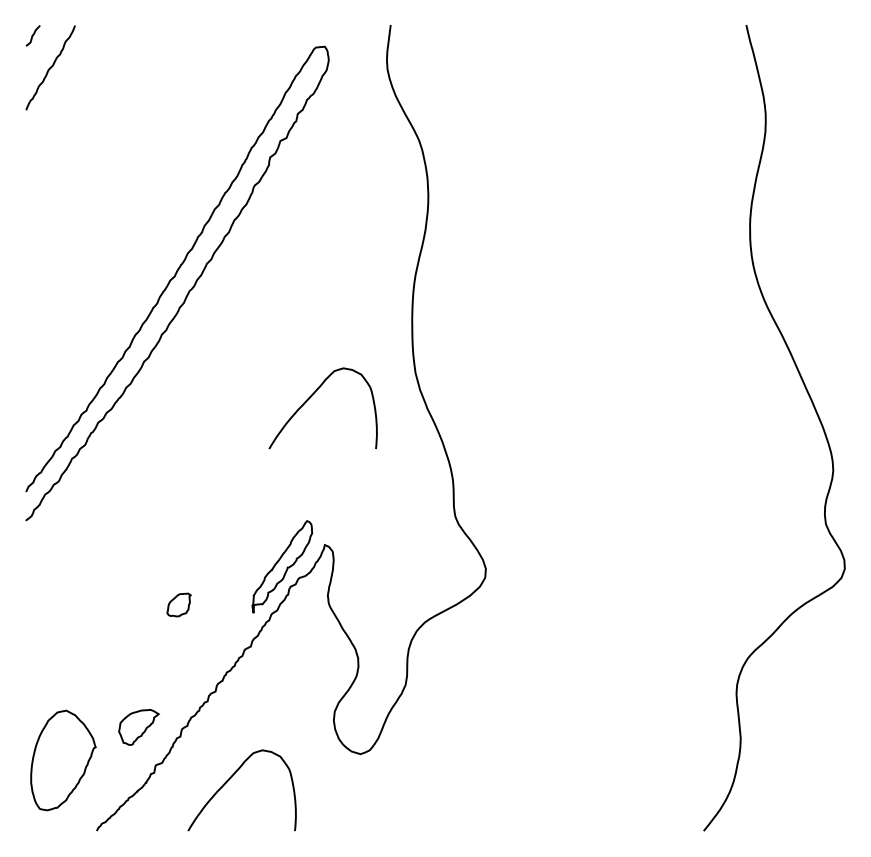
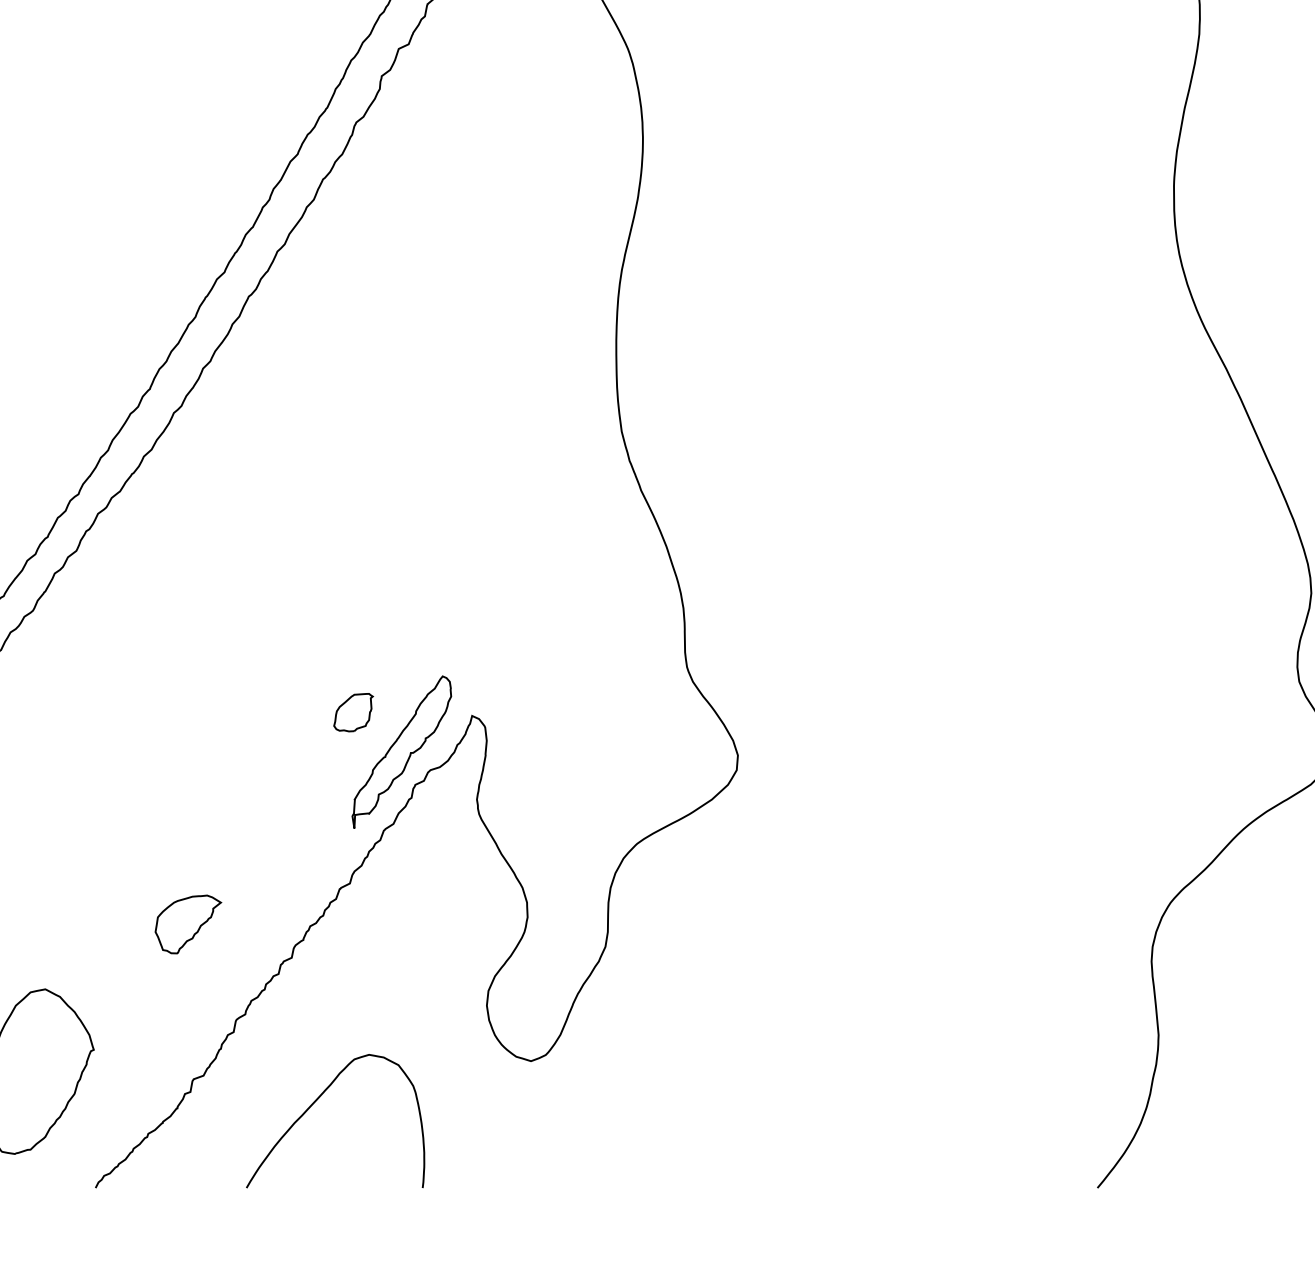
curve: (311, 397) -> (450, 472), removed
part: (178, 604) -> (352, 711), moved
part: (138, 727) -> (187, 924), moved

